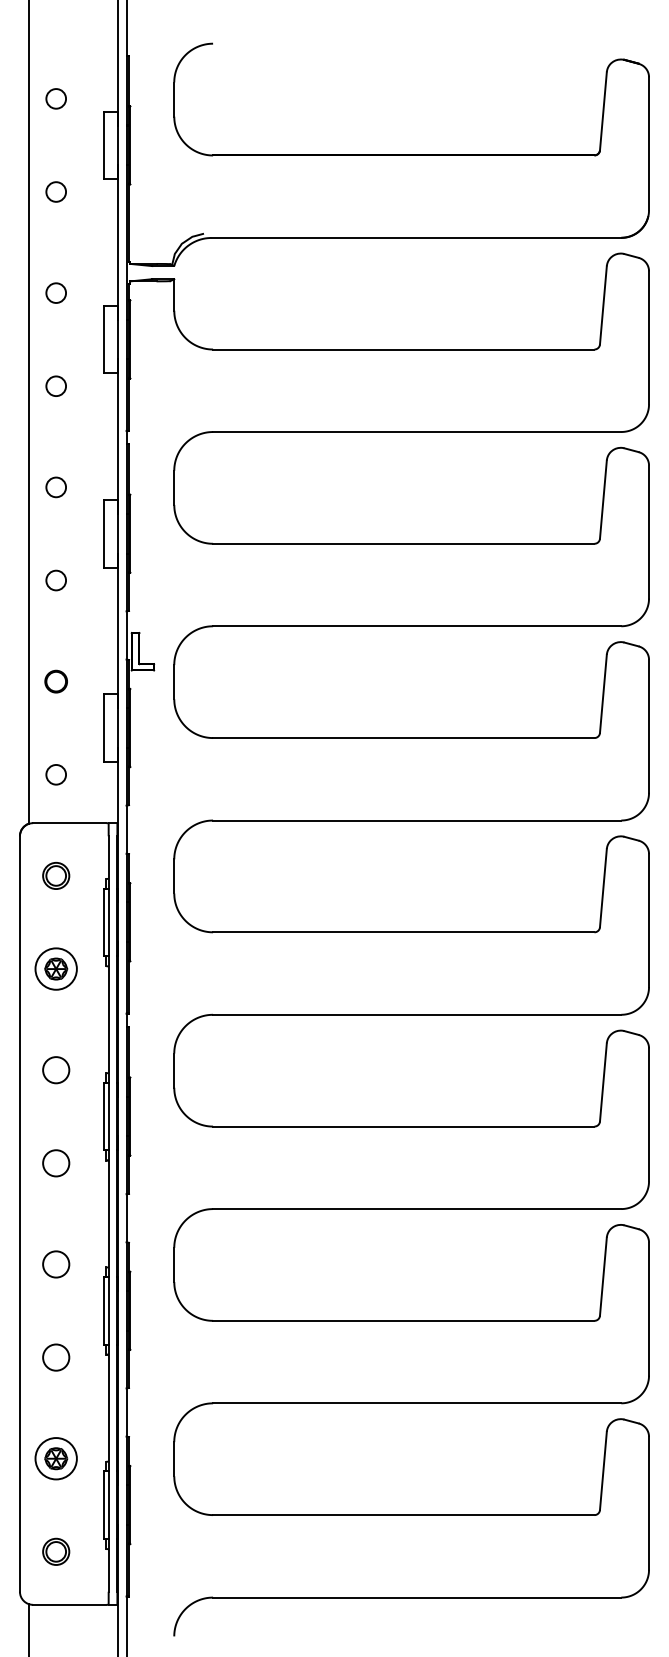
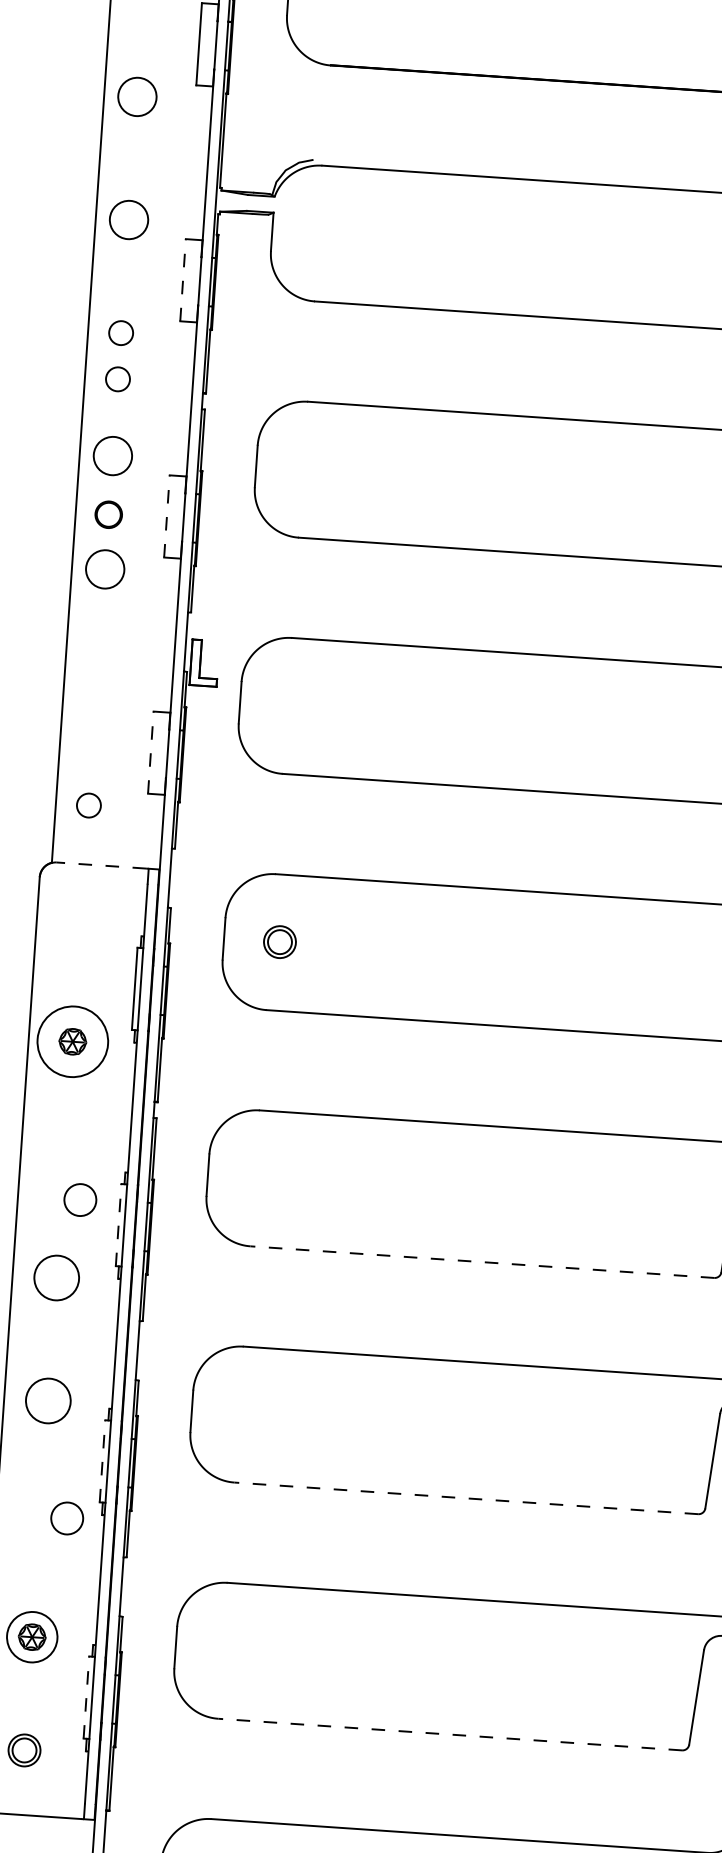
circle: (55, 191) -> (136, 96), size x1.6
circle: (55, 292) -> (128, 219), size x1.6
line: (103, 339) -> (182, 280), solid -> dashed
circle: (55, 423) -> (117, 378), added
circle: (55, 487) -> (111, 456), size x1.6
line: (103, 533) -> (166, 516), solid -> dashed
circle: (55, 580) -> (104, 569), size x1.6
part: (55, 681) -> (107, 514), moved
line: (103, 728) -> (150, 753), solid -> dashed
line: (69, 823) -> (101, 865), solid -> dashed
part: (56, 875) -> (280, 941), moved
circle: (55, 968) -> (72, 1041), size x1.4
circle: (56, 1070) -> (80, 1200), moved
line: (103, 1116) -> (118, 1224), solid -> dashed
line: (403, 1126) -> (482, 1262), solid -> dashed
circle: (56, 1163) -> (57, 1278), size x1.4
circle: (56, 1264) -> (48, 1401), size x1.4
line: (103, 1310) -> (102, 1460), solid -> dashed
line: (403, 1320) -> (466, 1497), solid -> dashed
circle: (56, 1357) -> (67, 1518), moved
line: (103, 1505) -> (85, 1698), solid -> dashed
line: (403, 1515) -> (449, 1735), solid -> dashed

